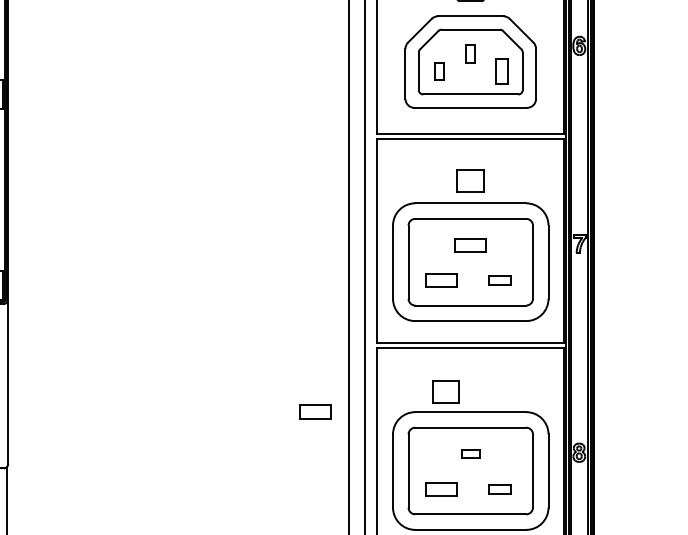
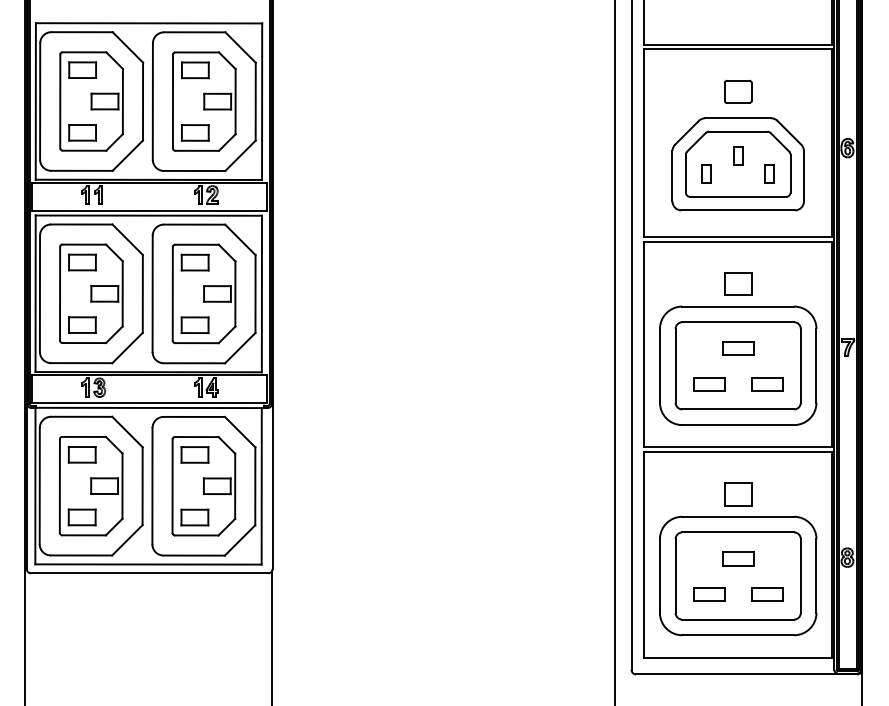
part: (501, 71) -> (769, 173), size x0.71
part: (499, 280) -> (767, 384), size x1.43
part: (446, 392) -> (738, 494), moved
part: (316, 411) -> (582, 516), removed
part: (471, 453) -> (738, 558), size x1.67
part: (499, 489) -> (767, 594), size x1.43

